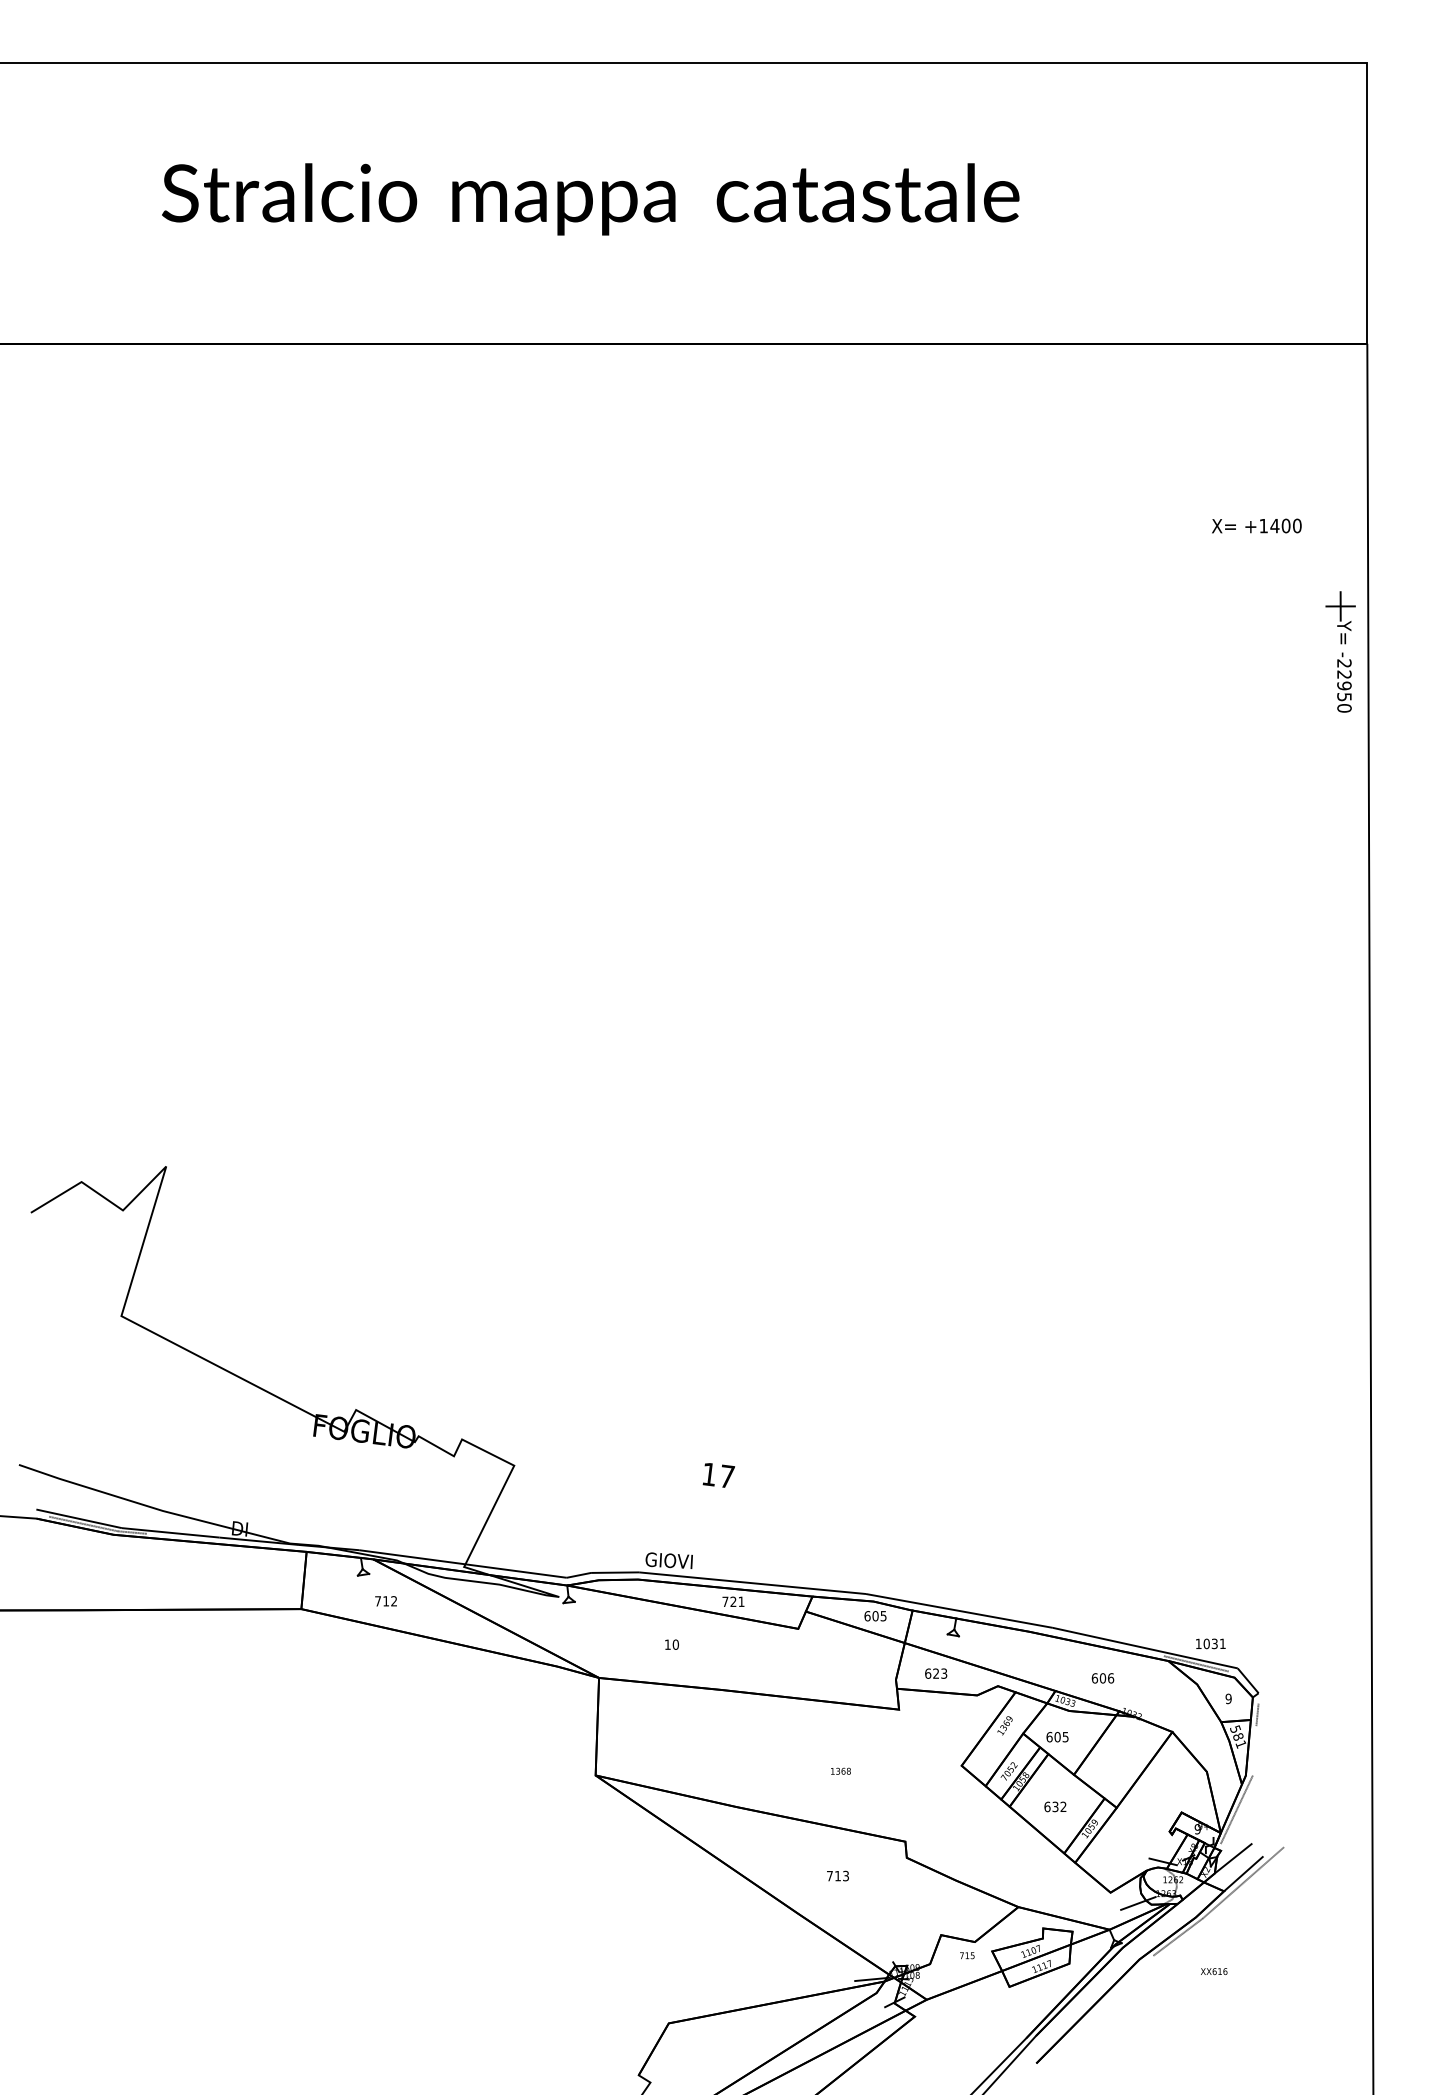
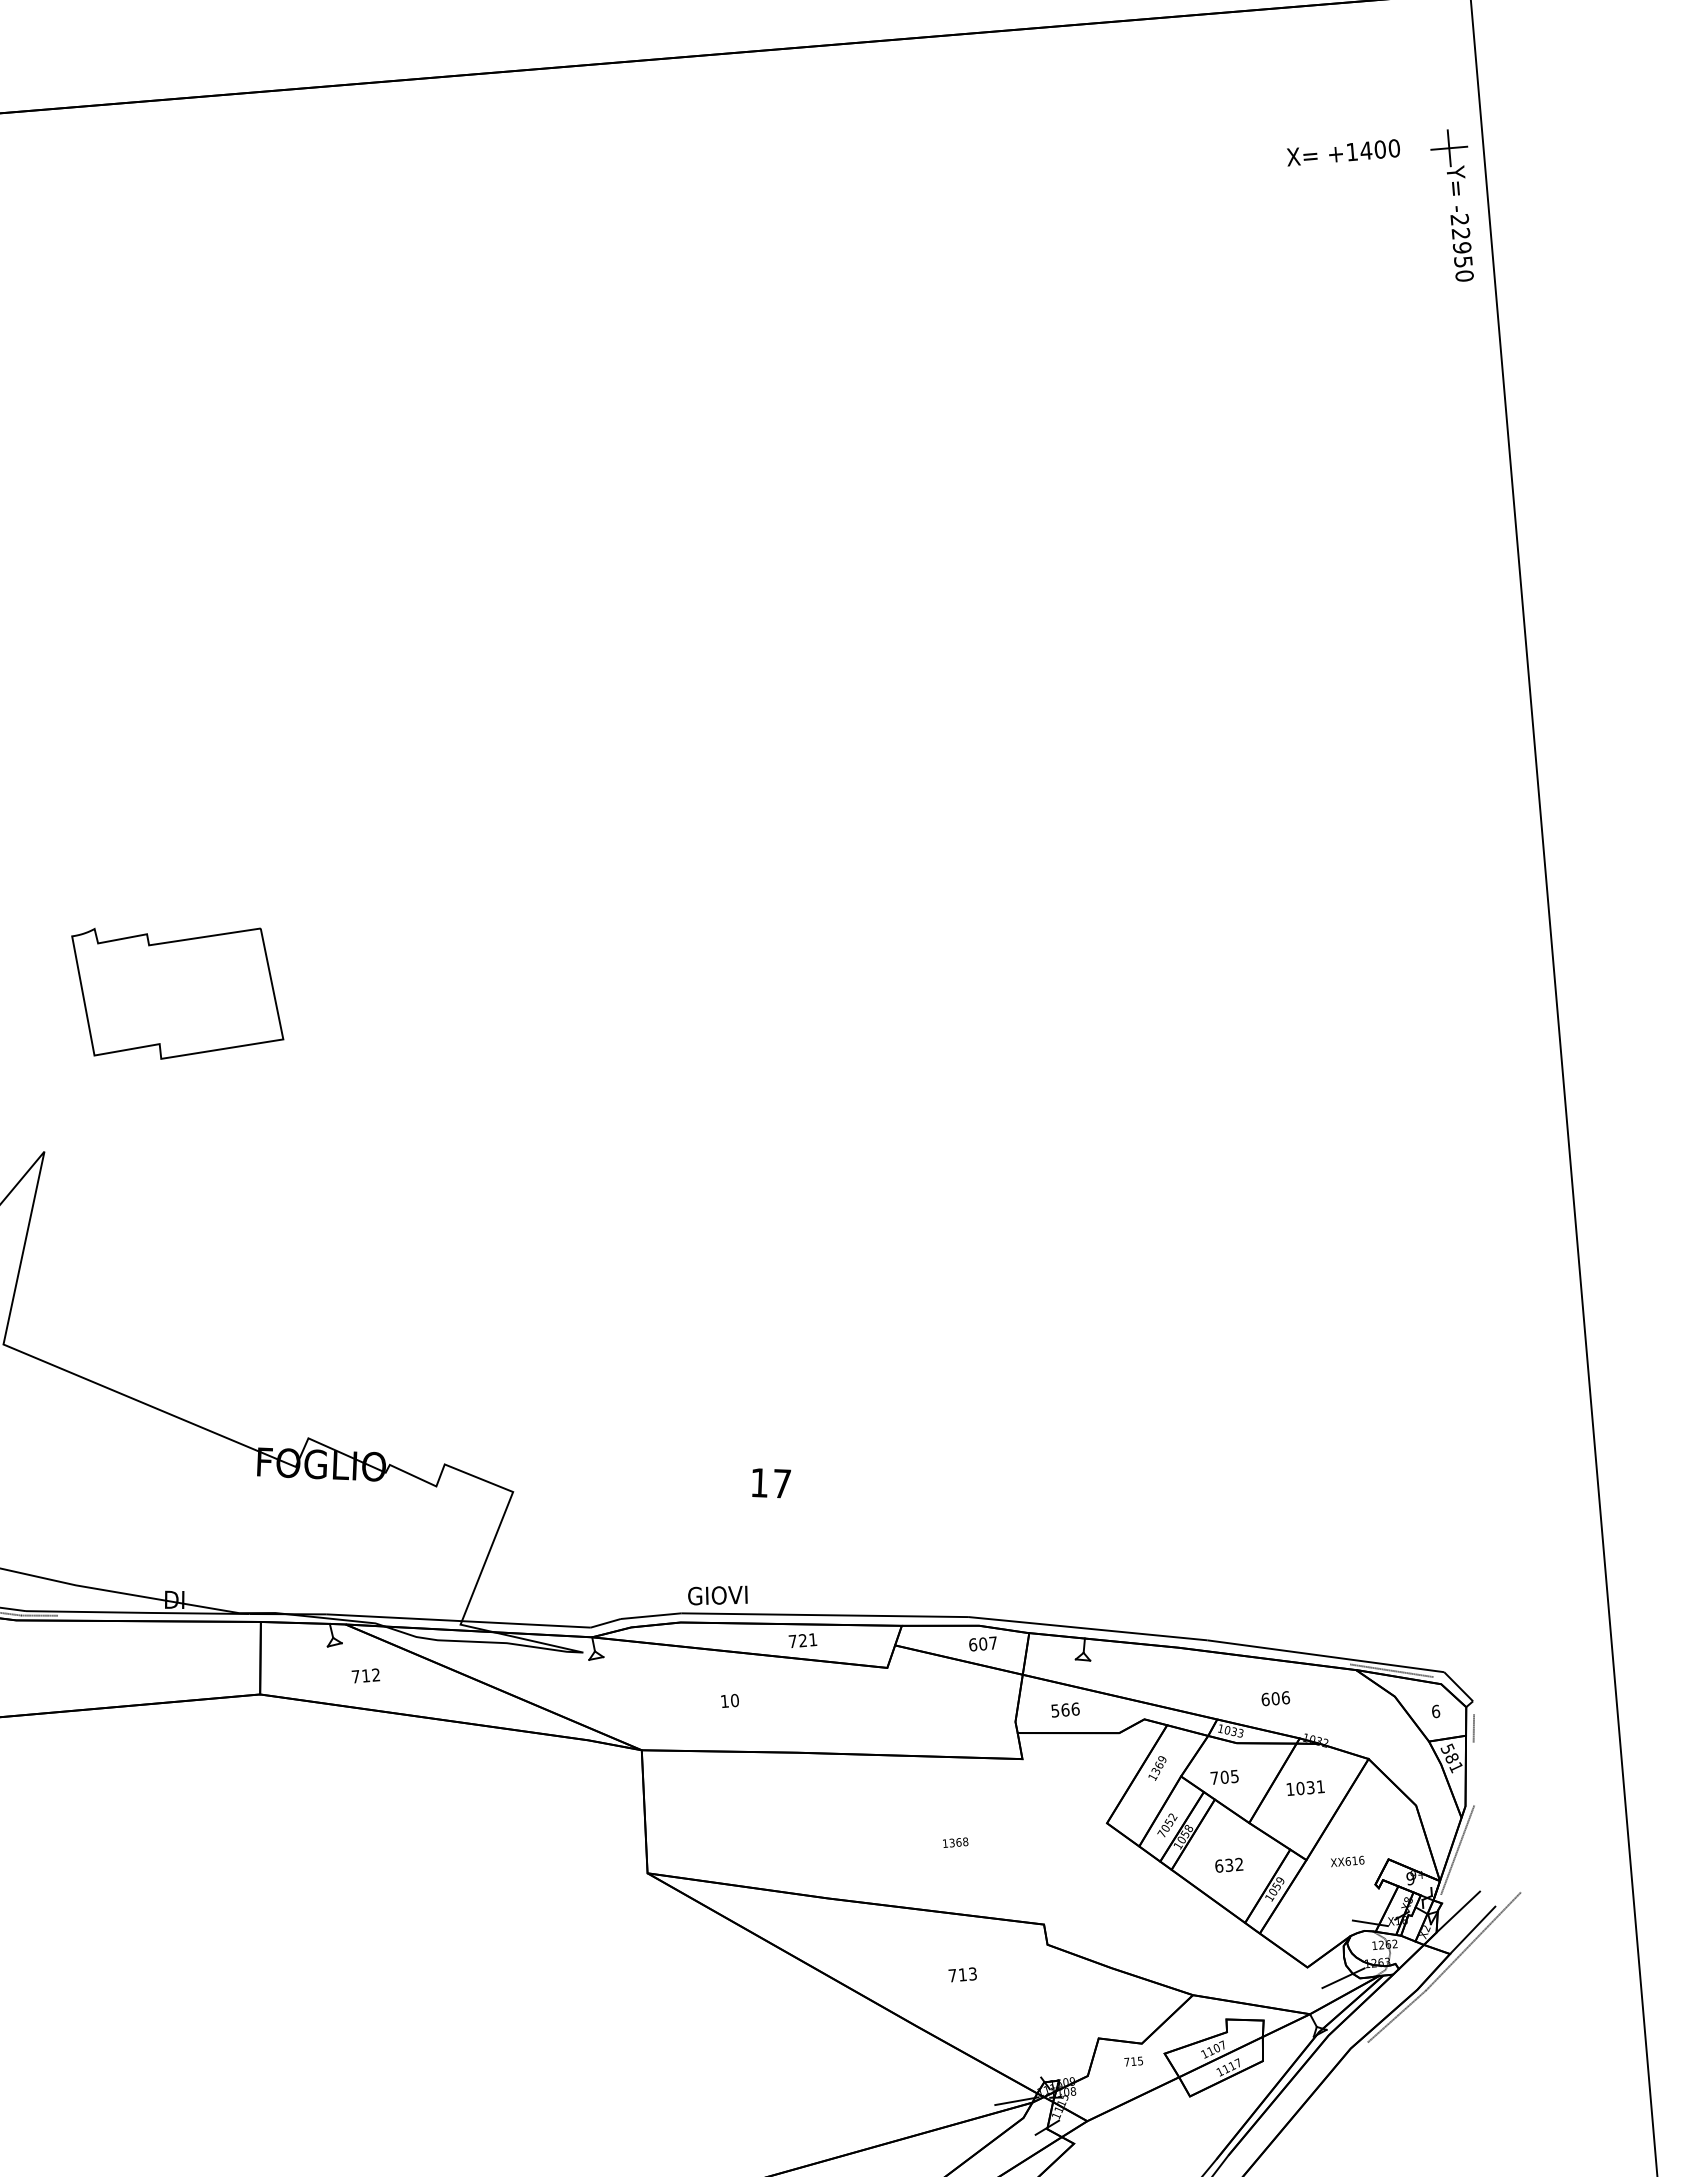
text: (1256, 525) -> (1342, 152), moved
part: (1340, 651) -> (1453, 204), moved
part: (282, 1046) -> (178, 988), added
text: (883, 1616) -> (993, 1643), 605 -> 607
text: (1210, 1643) -> (1305, 1787), moved
text: (936, 1673) -> (1065, 1709), 623 -> 566
text: (1228, 1698) -> (1435, 1711), 9 -> 6
text: (1049, 1737) -> (1214, 1778), 605 -> 705
text: (1214, 1971) -> (1348, 1861), moved

